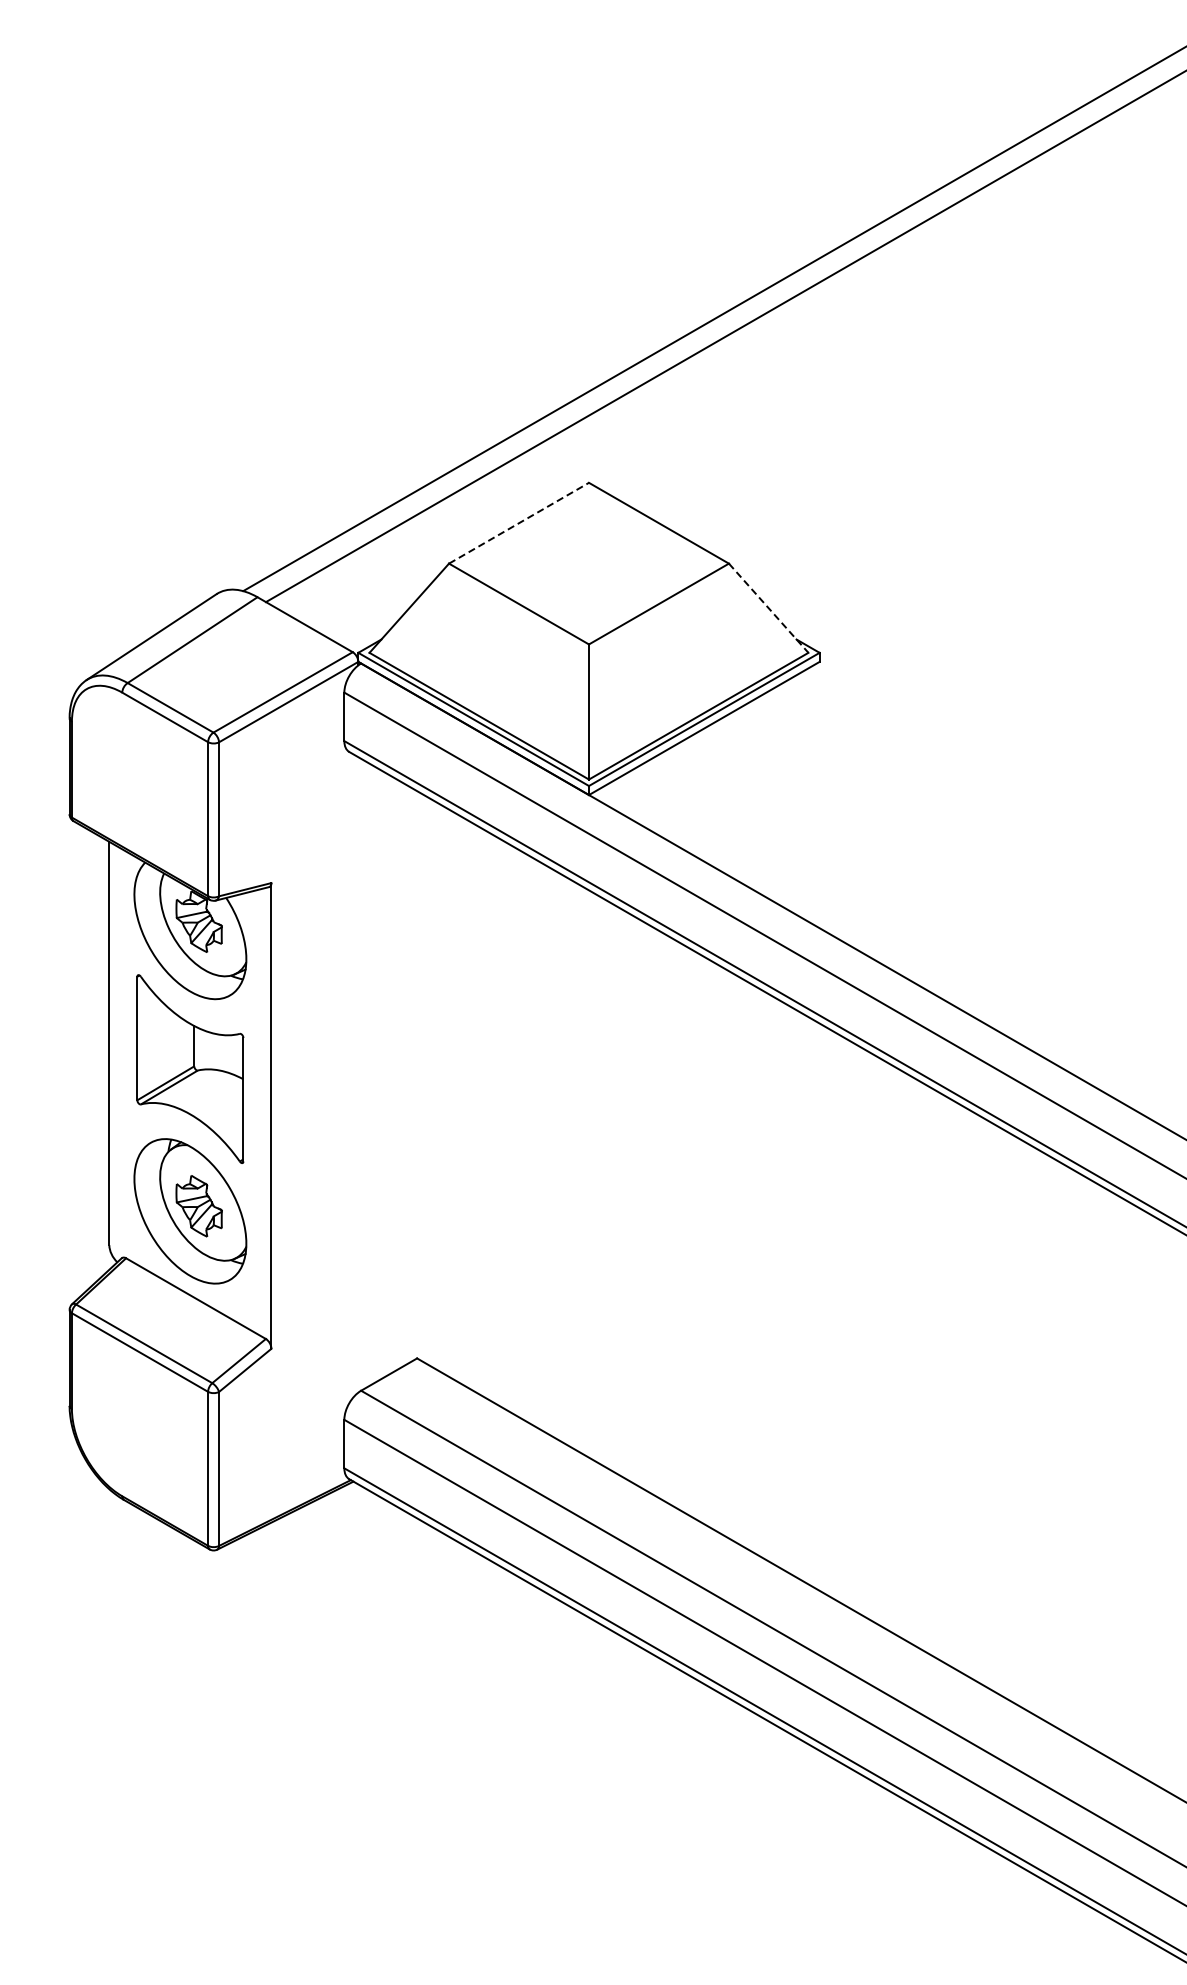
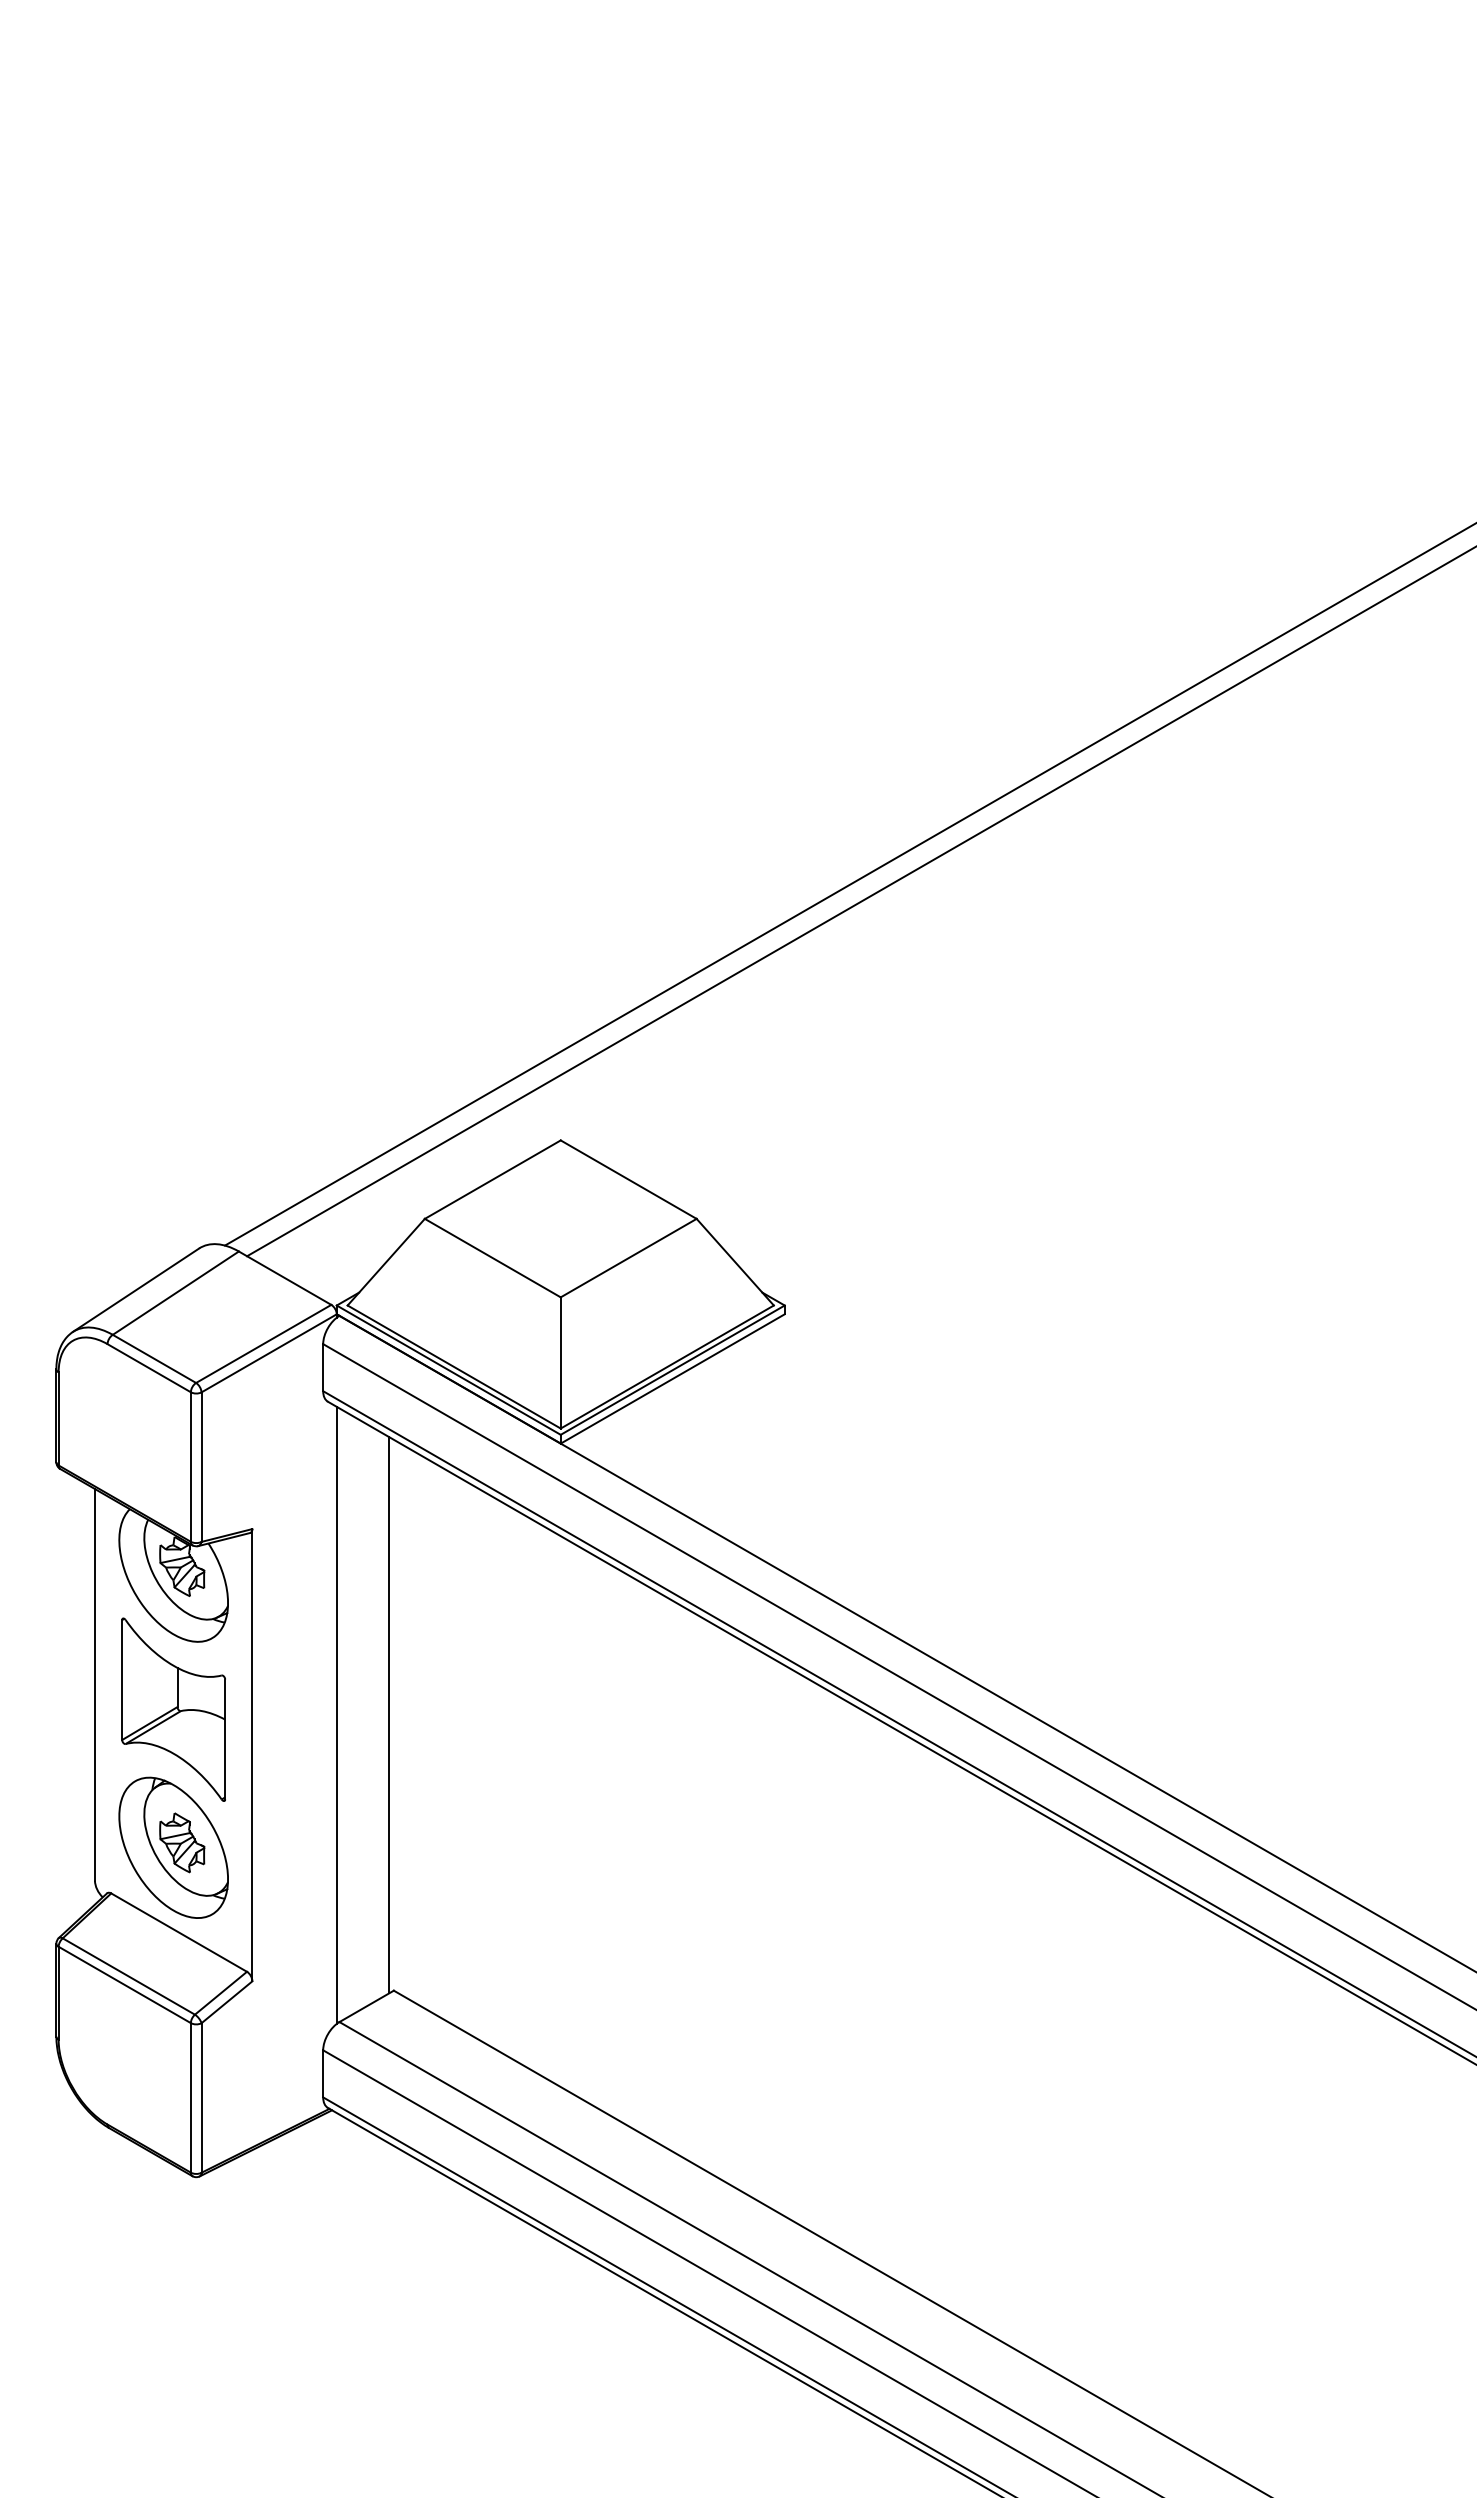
line: (519, 523) -> (493, 1179), dashed -> solid
line: (768, 608) -> (735, 1262), dashed -> solid
line: (358, 1074) -> (336, 1714), added
line: (412, 1075) -> (389, 1715), added

